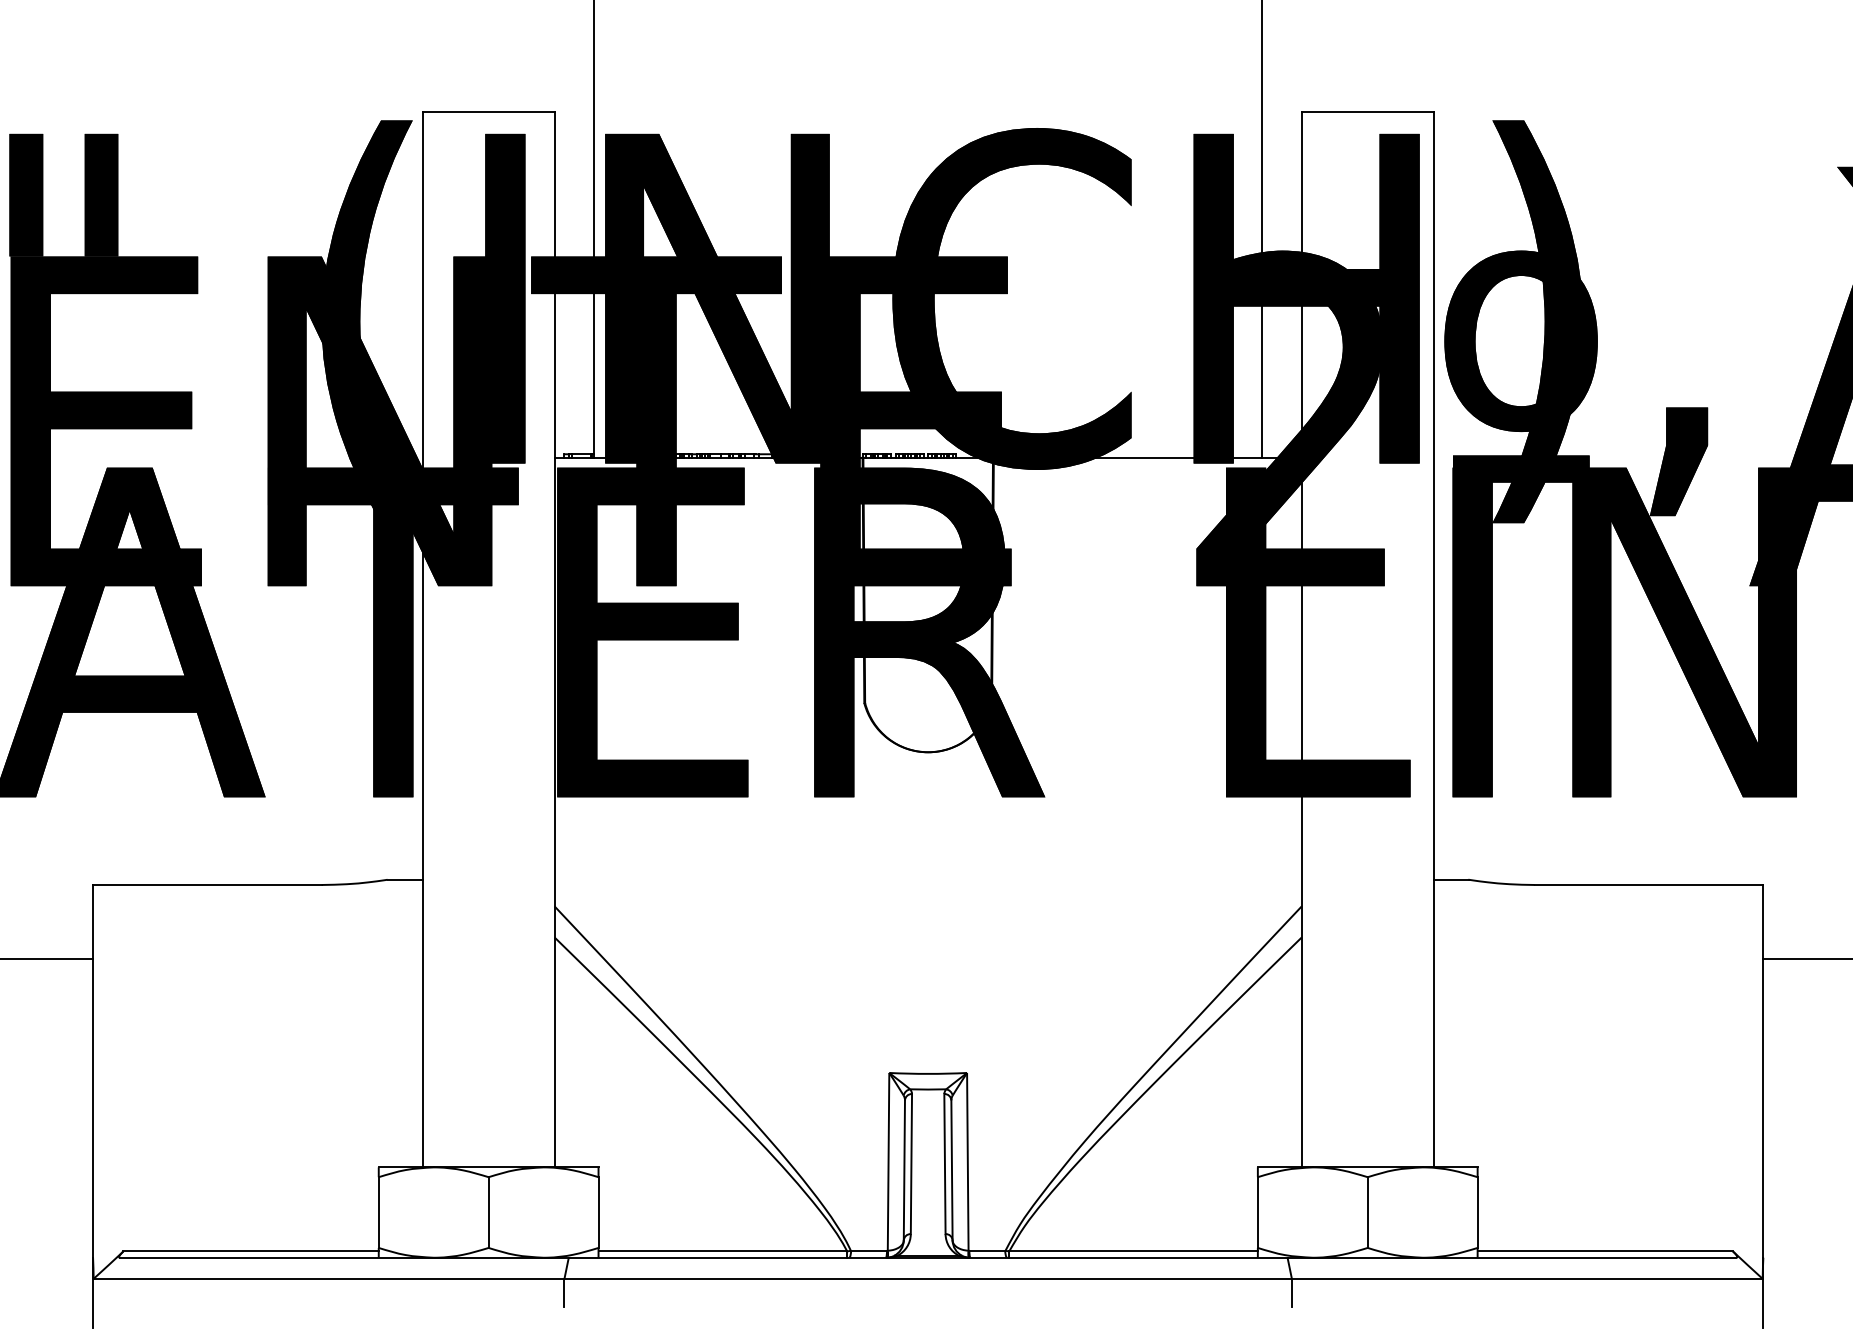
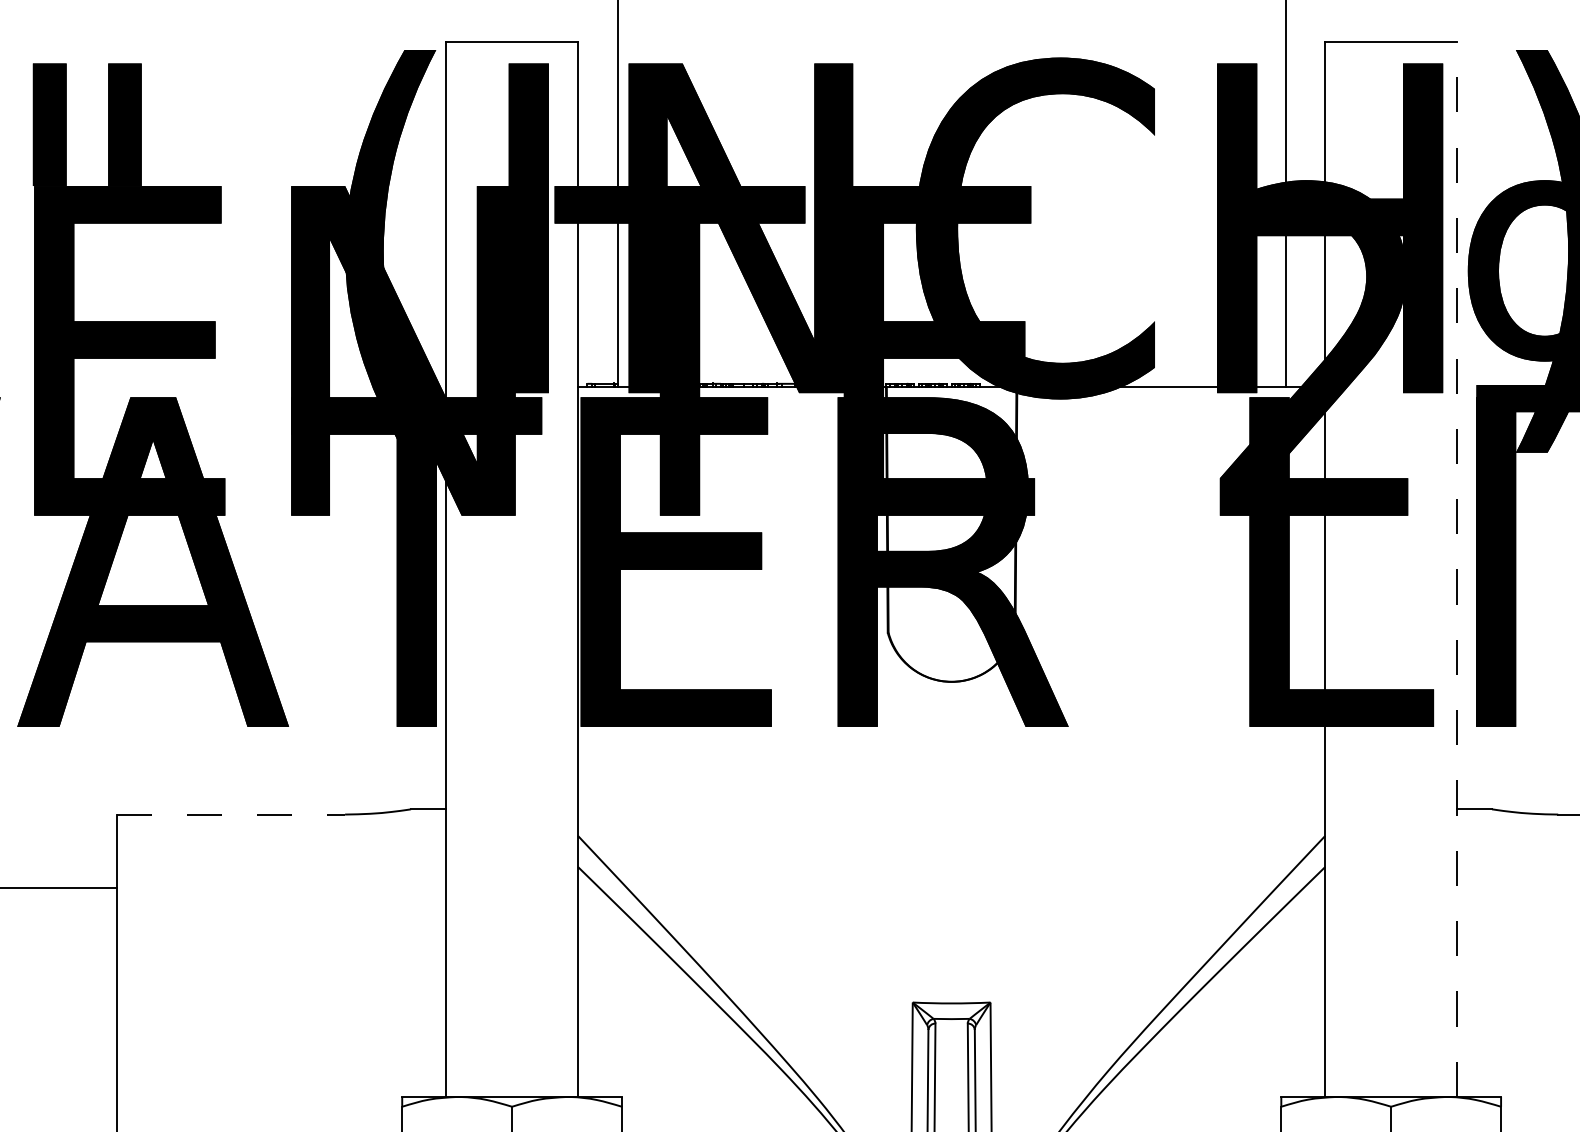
line: (1433, 639) -> (1456, 569), solid -> dashed
line: (207, 884) -> (230, 814), solid -> dashed

